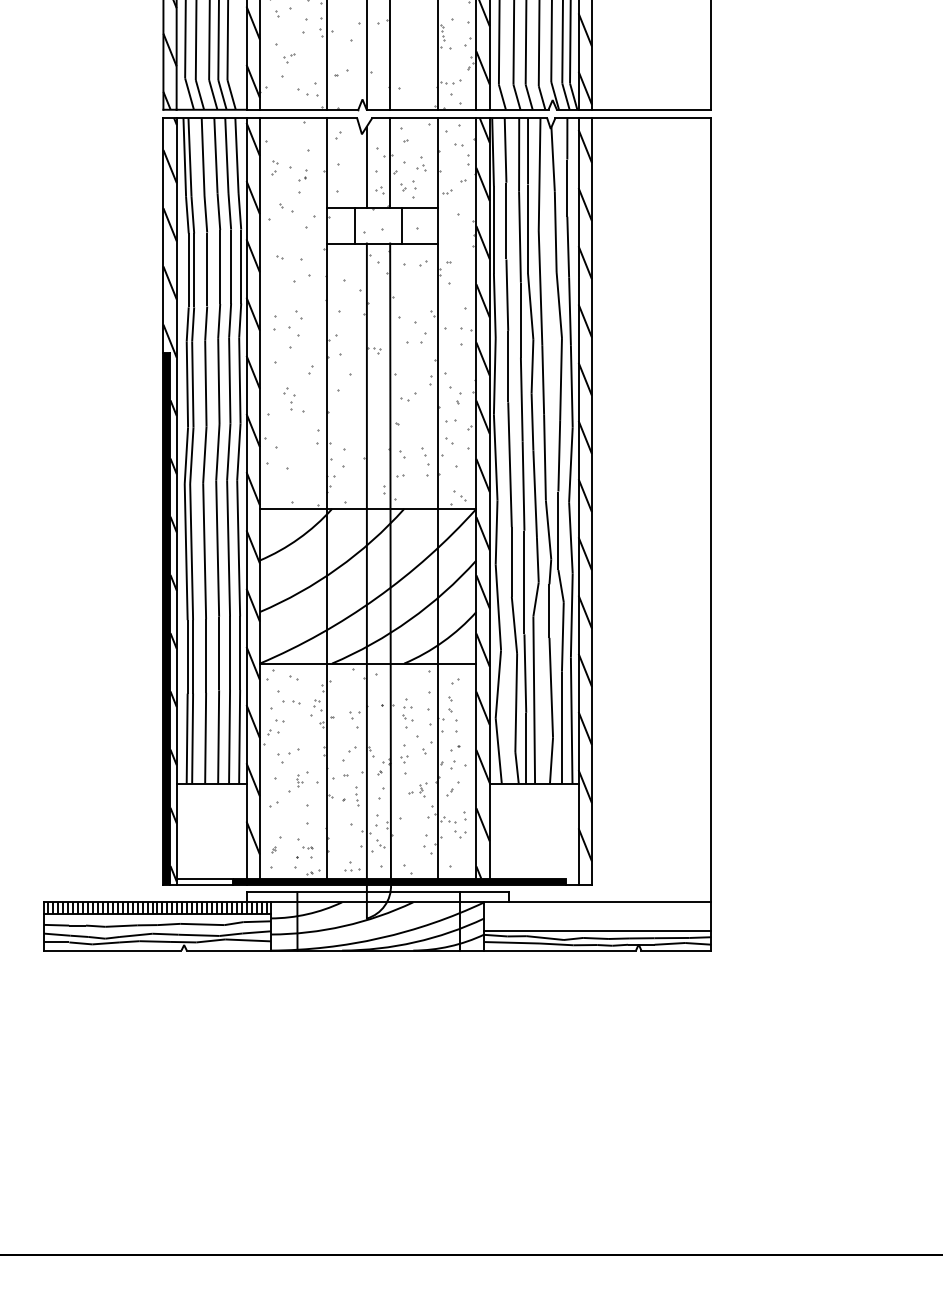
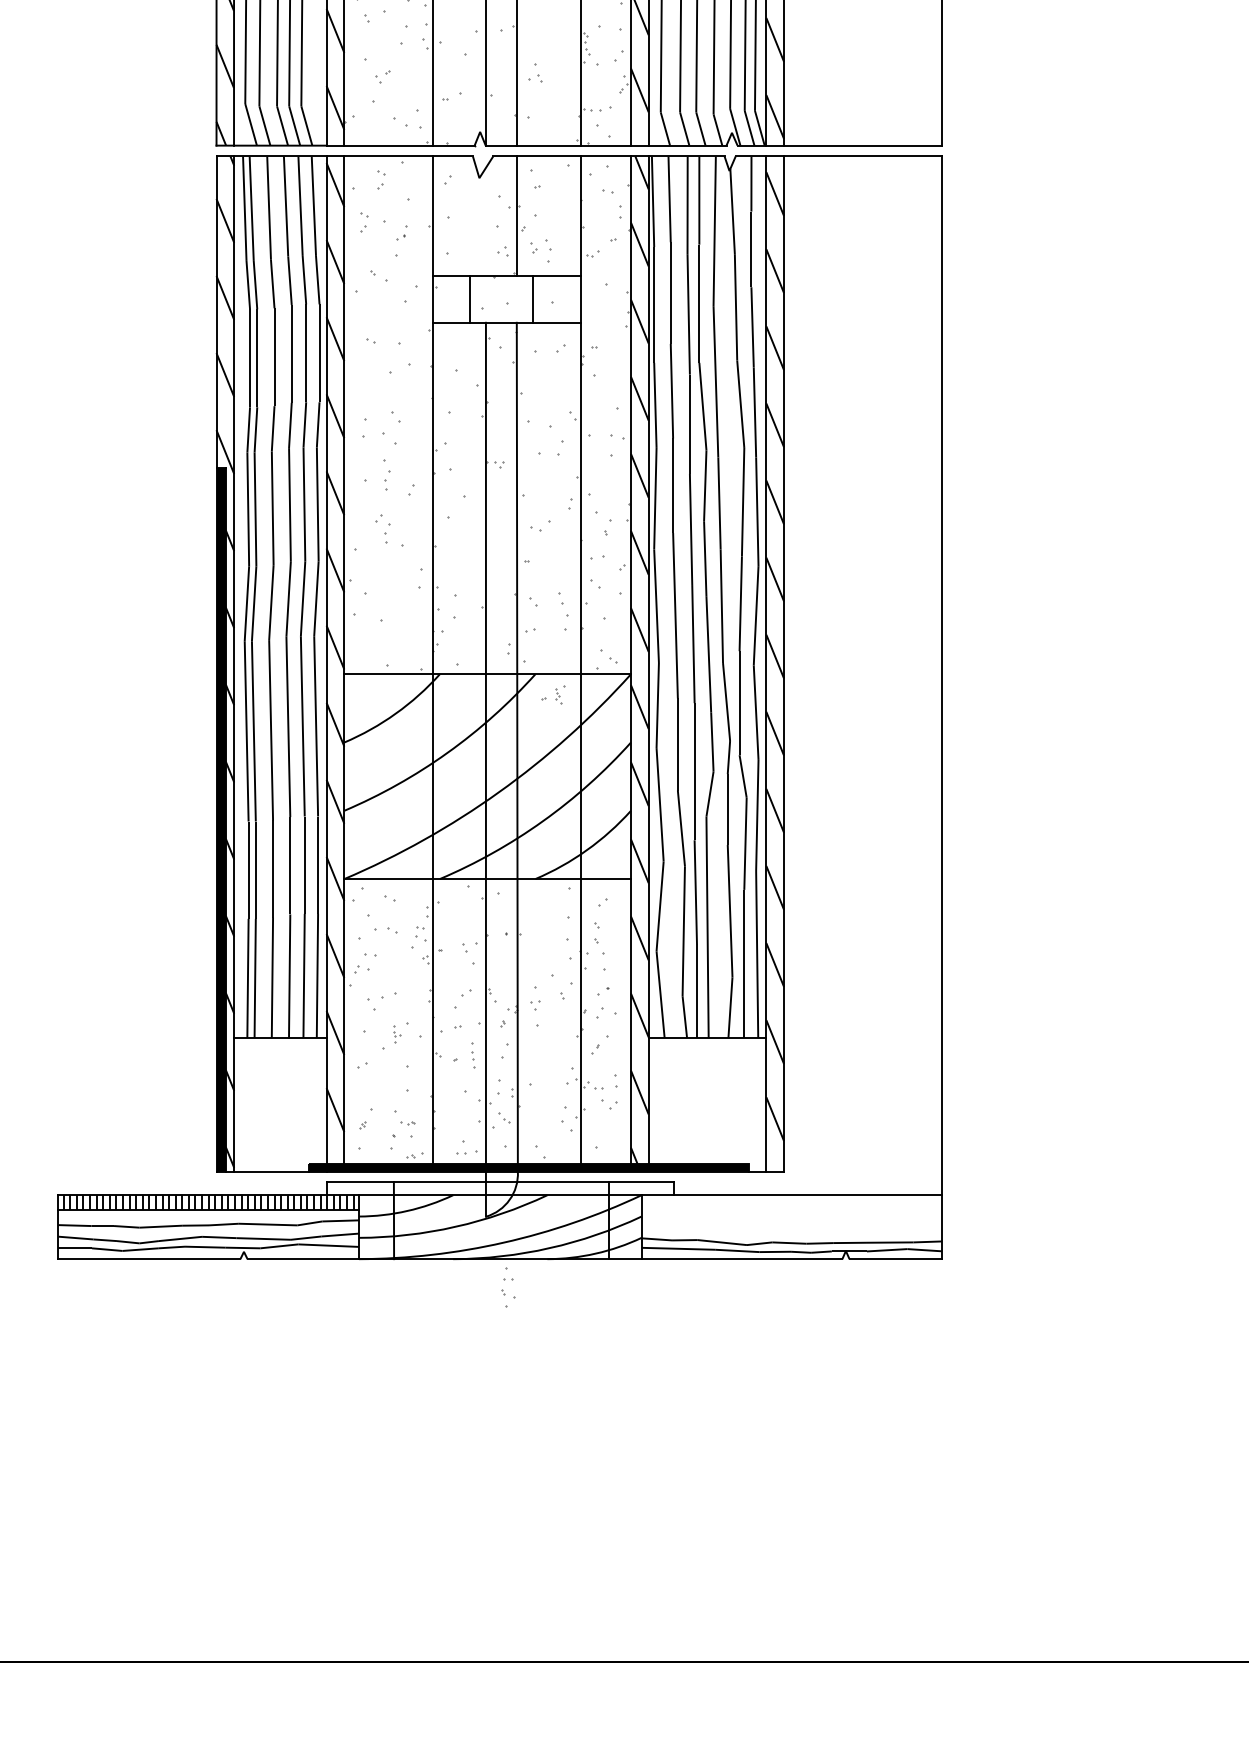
part: (287, 135) -> (380, 179), added
part: (421, 163) -> (535, 72), moved
line: (366, 167) -> (485, 222), removed
part: (292, 362) -> (387, 480), added
part: (407, 713) -> (507, 1288), moved
part: (417, 789) -> (552, 694), moved
line: (204, 878) -> (270, 1163), removed
line: (597, 930) -> (791, 1232), removed

